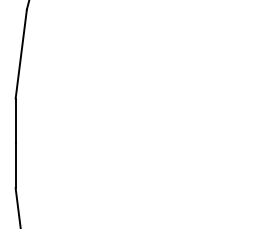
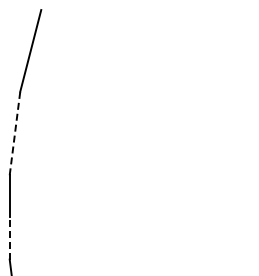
line: (21, 54) -> (15, 133), solid -> dashed
line: (15, 165) -> (9, 238), solid -> dashed

